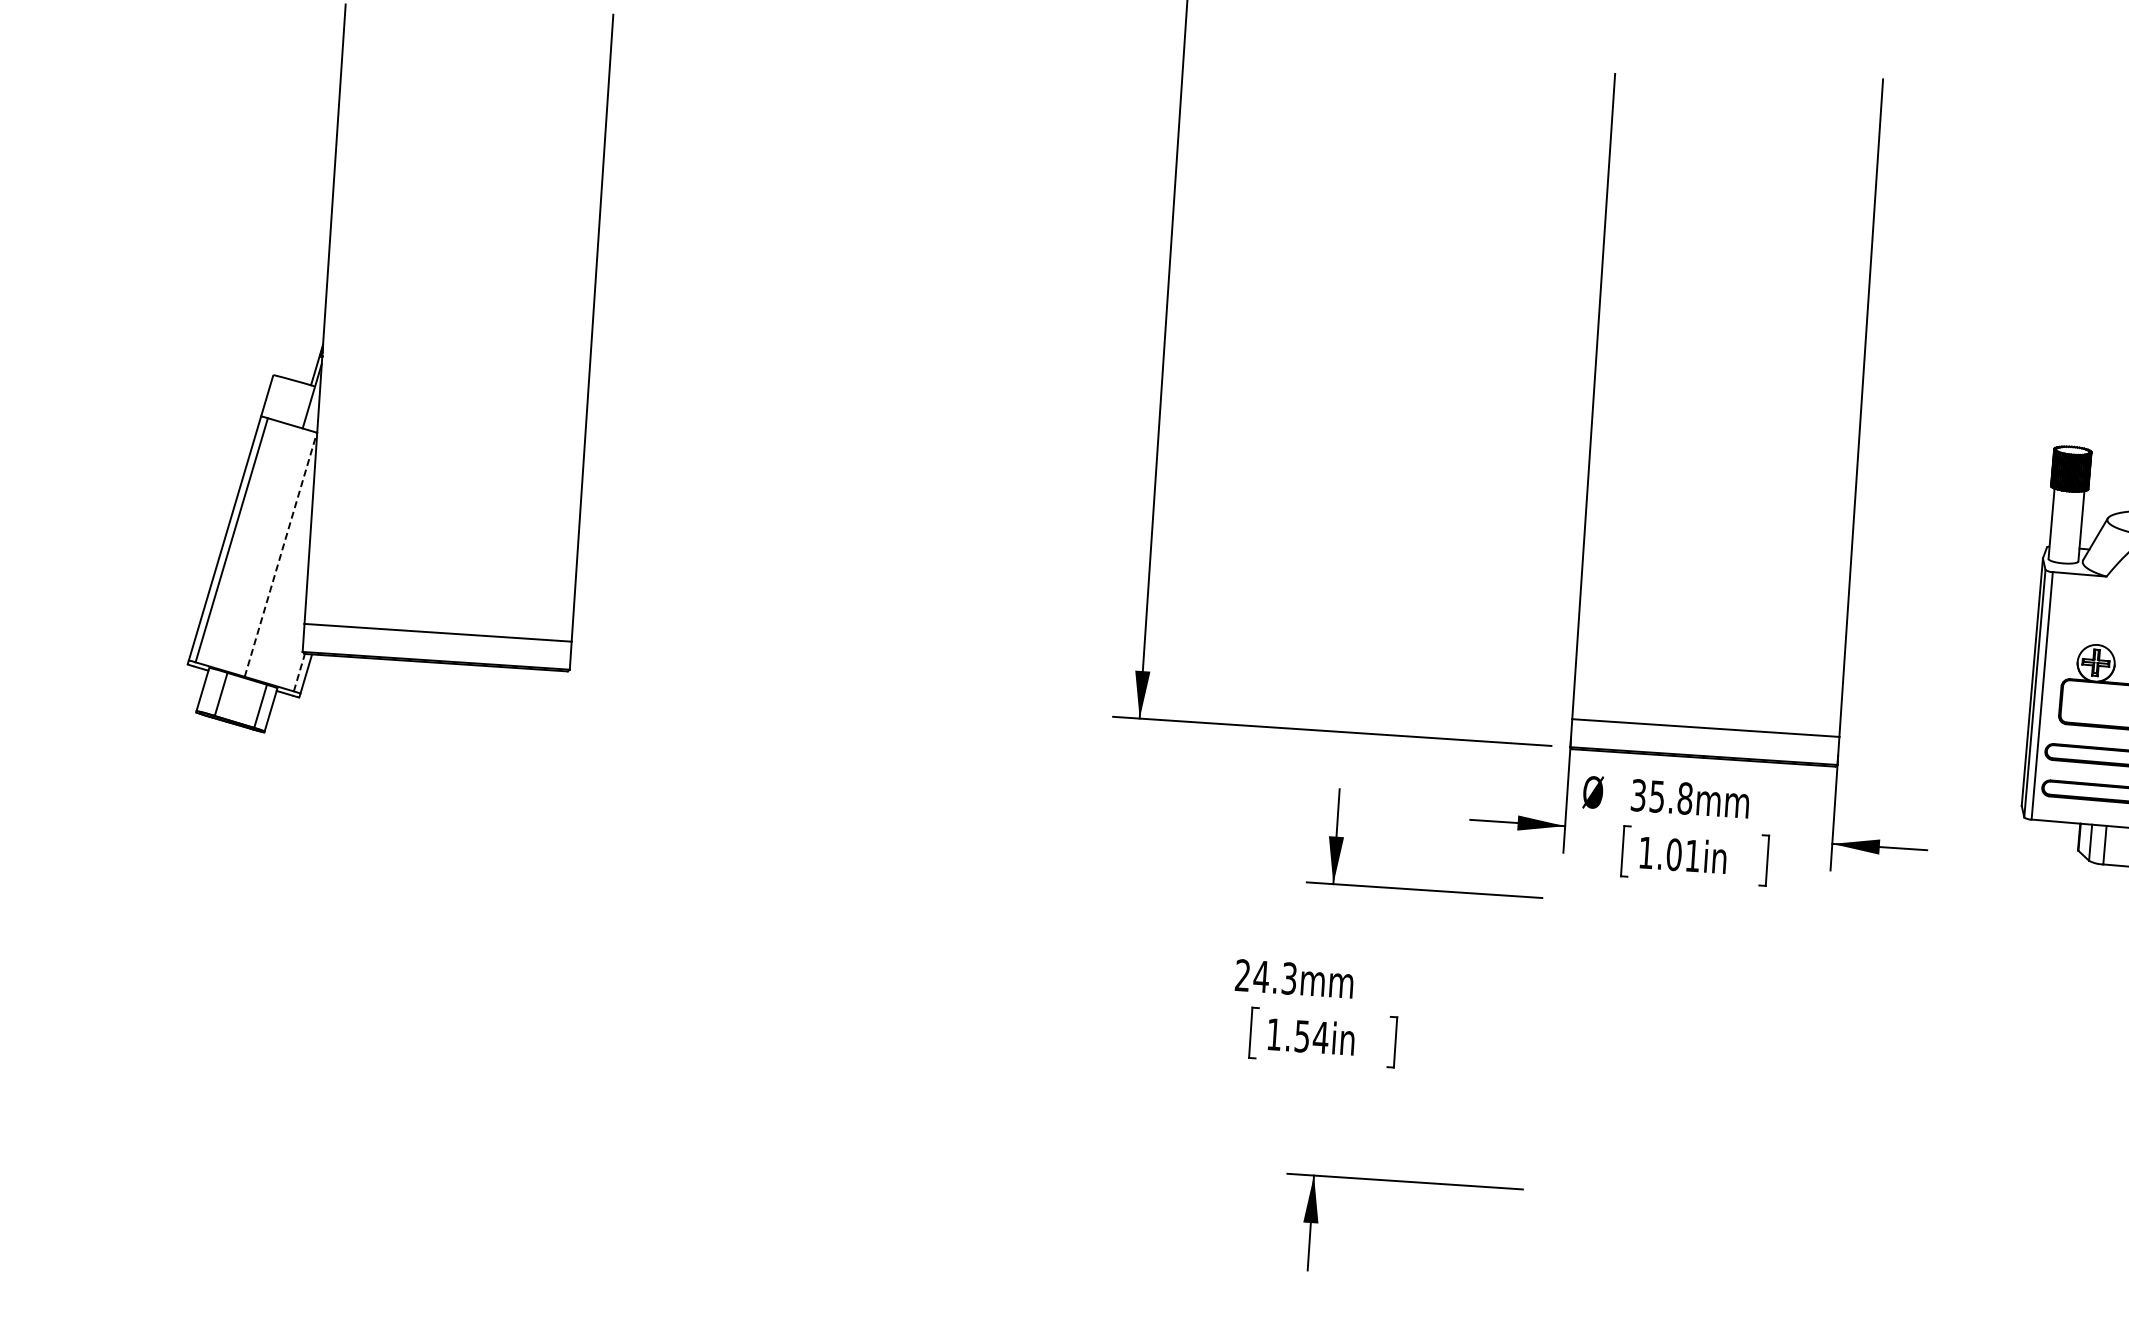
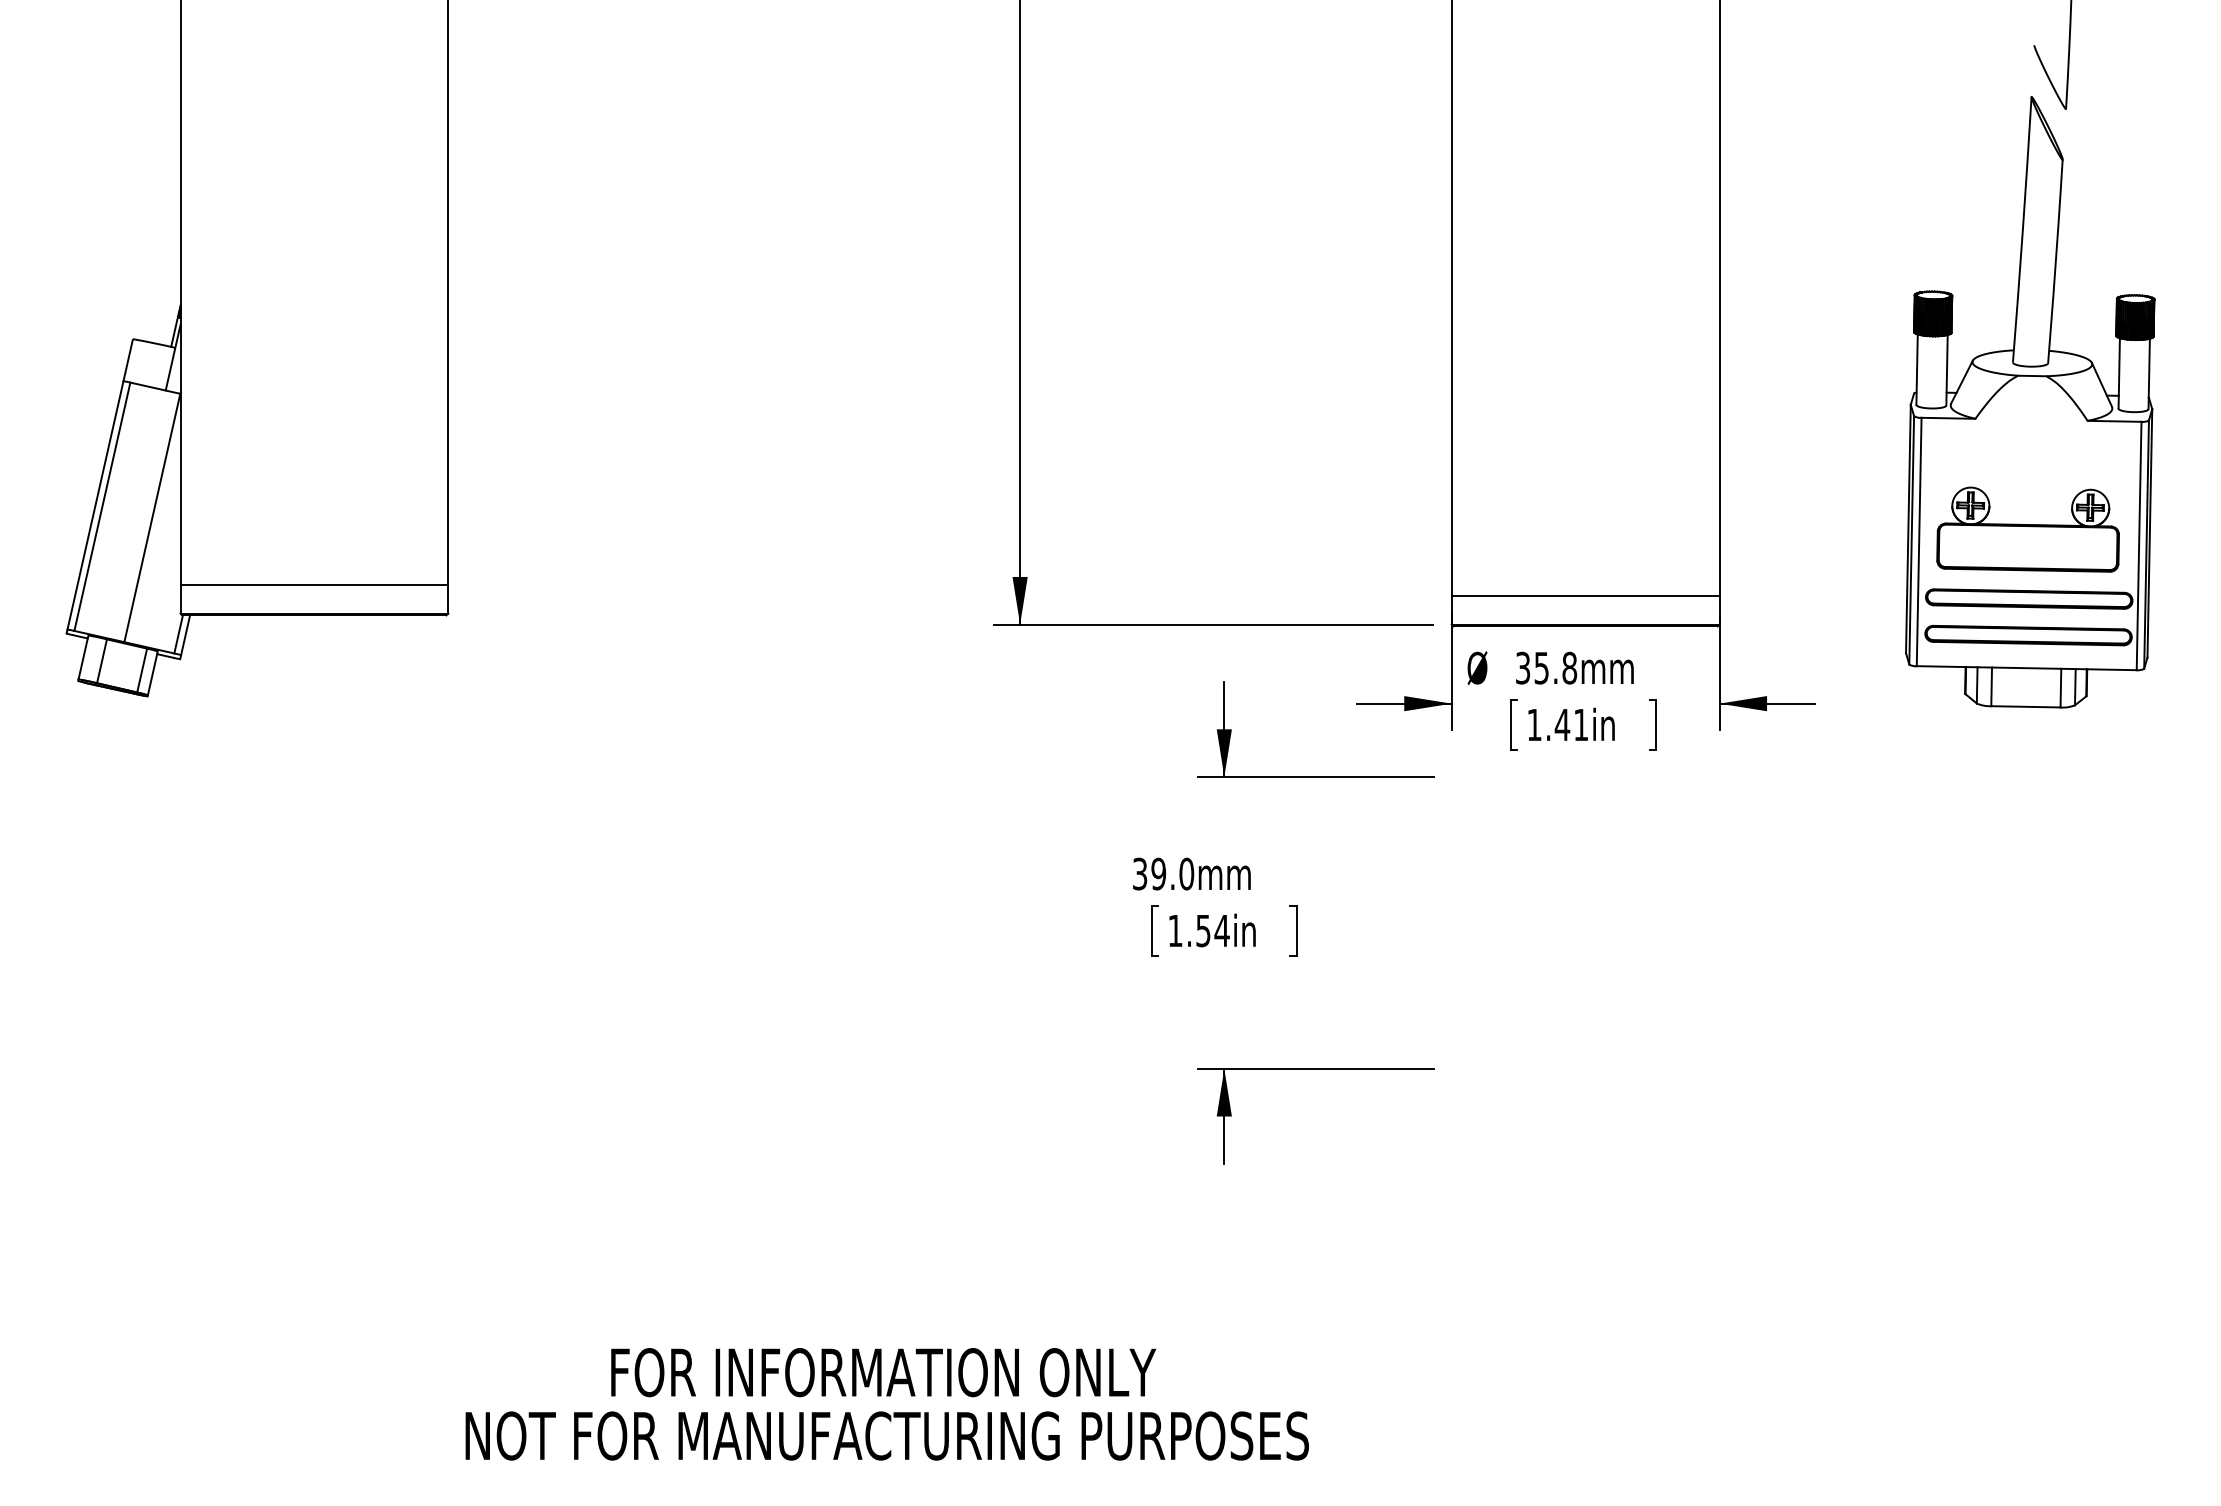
line: (281, 554) -> (152, 517), dashed -> solid
line: (299, 672) -> (178, 634), dashed -> solid
text: (1674, 854) -> (1562, 724), 1.01in -> 1.41in
text: (1266, 976) -> (1163, 873), 24.3mm -> 39.0mm

